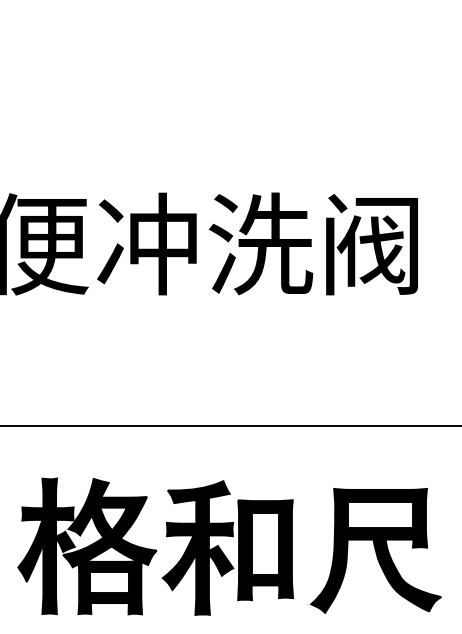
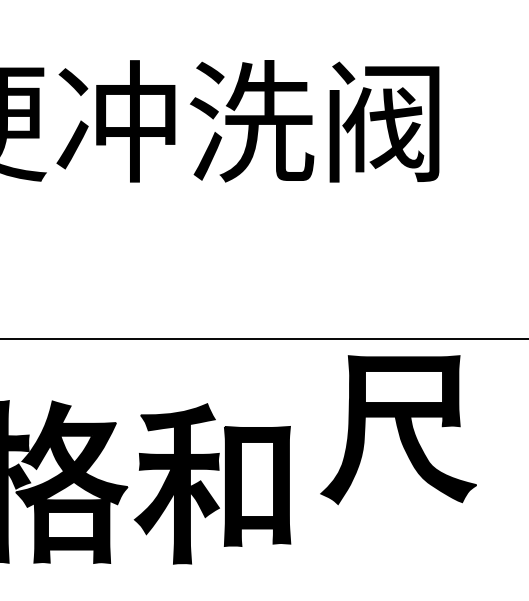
part: (375, 550) -> (398, 429), moved

